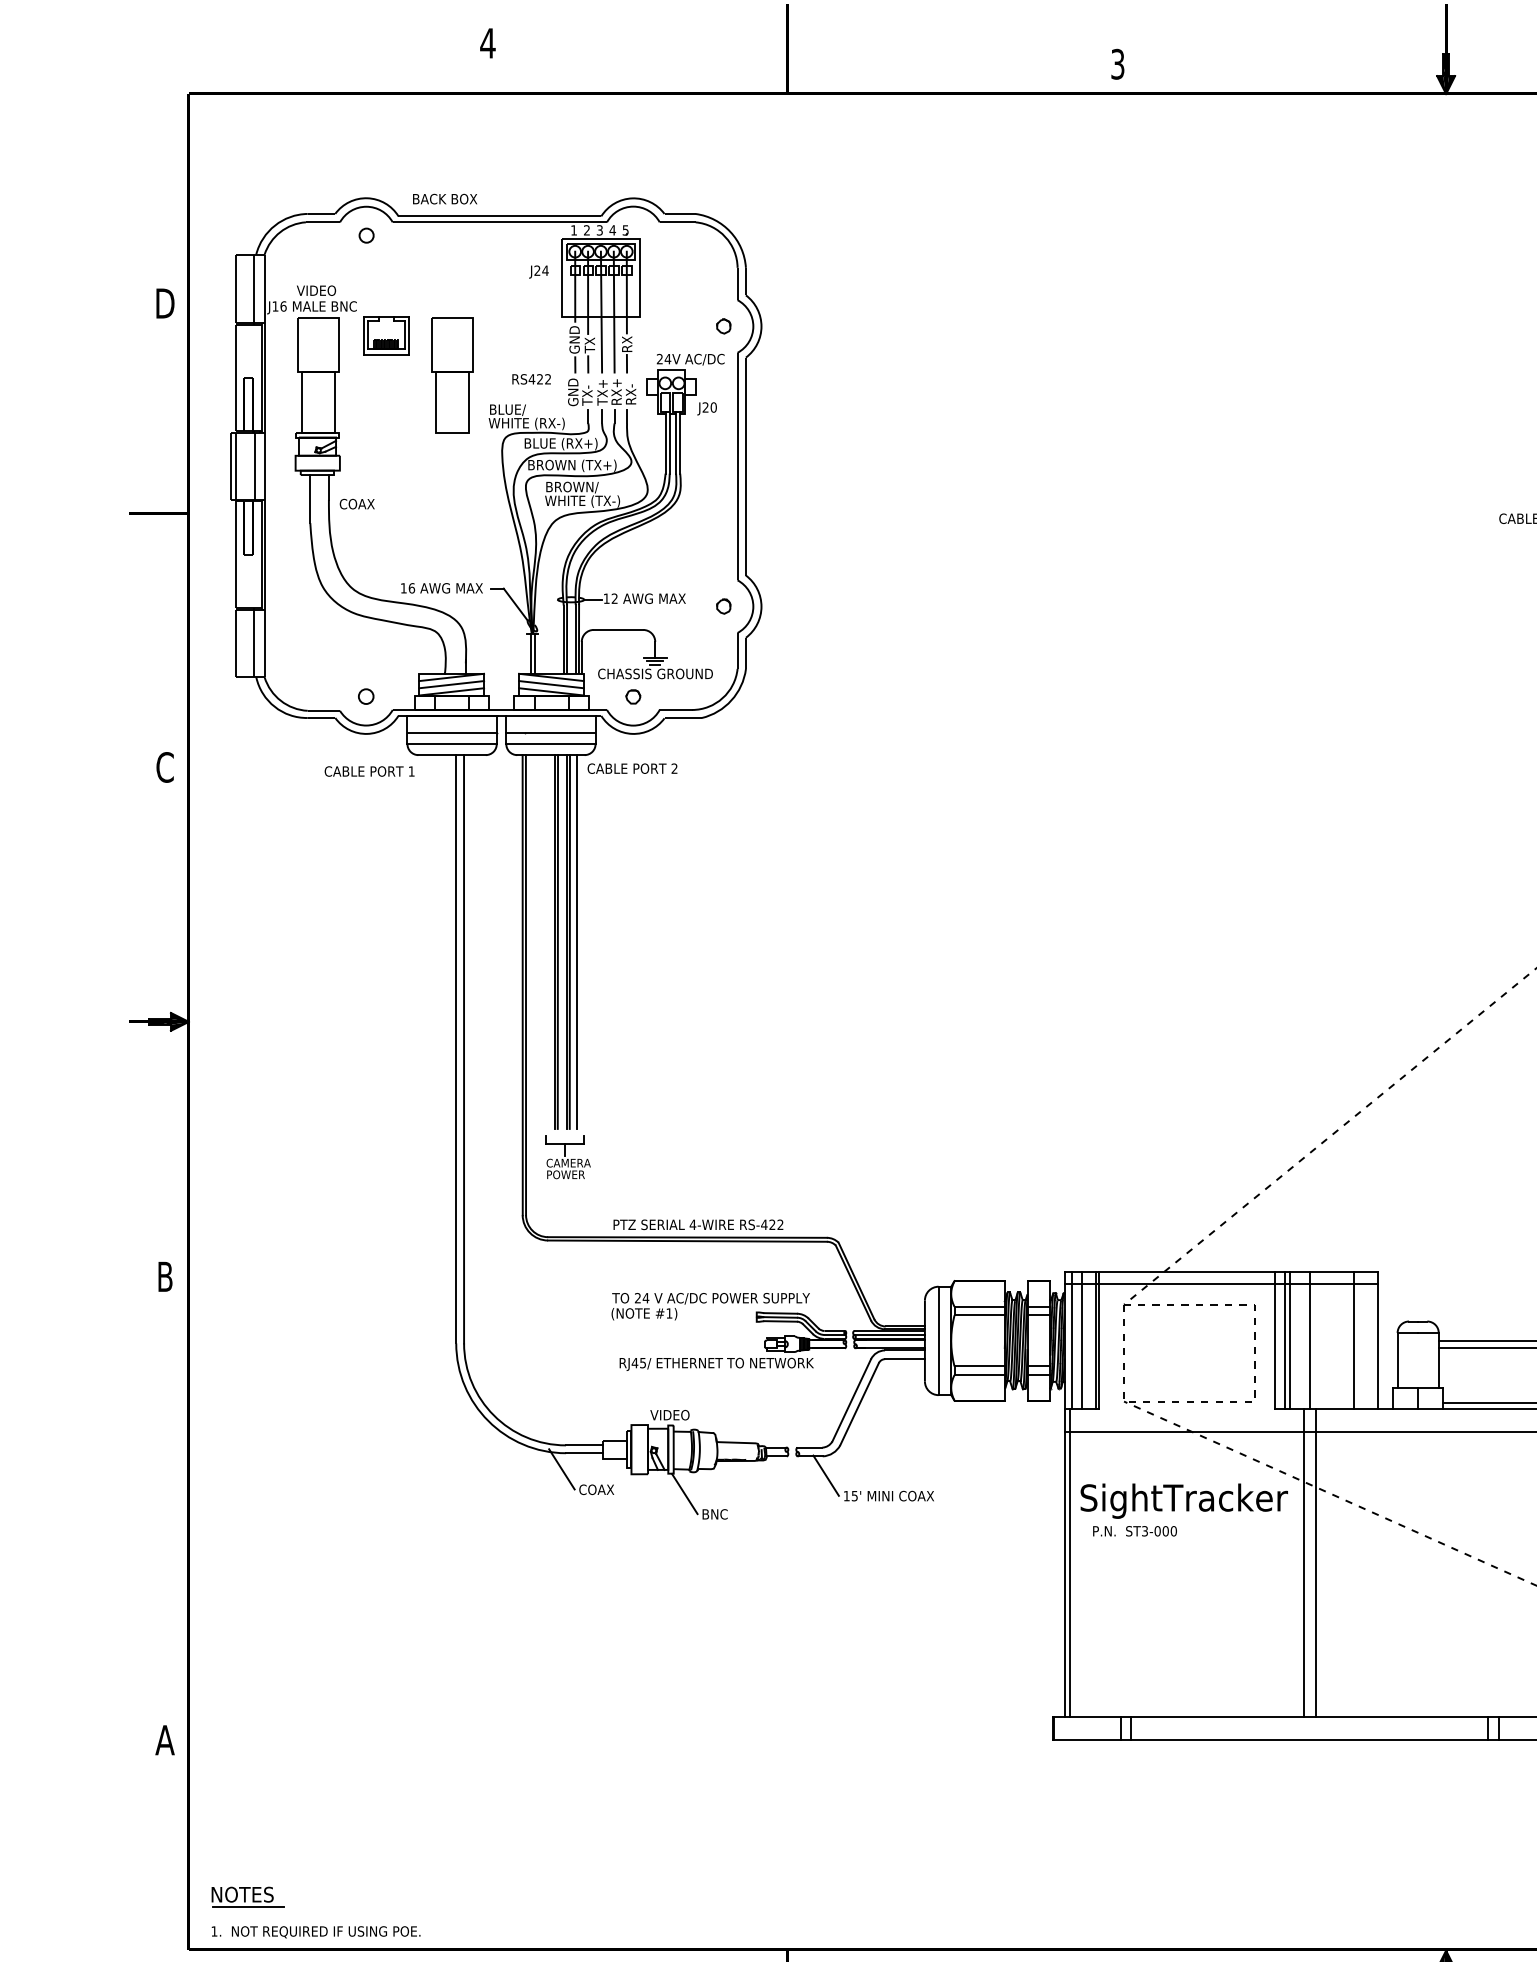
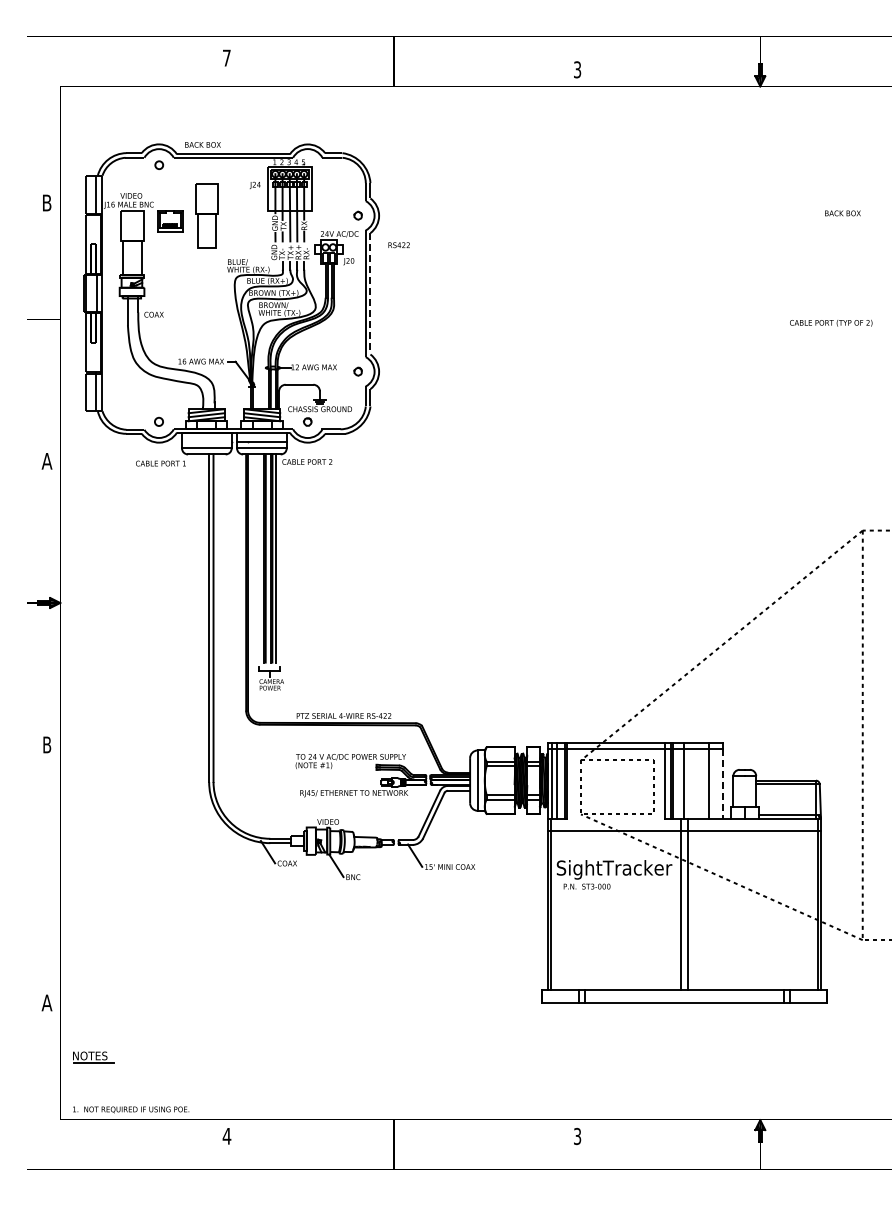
text: (487, 42) -> (226, 57), 4 -> 7
text: (165, 302) -> (47, 202), D -> B
part: (451, 374) -> (206, 215), moved
text: (530, 379) -> (398, 245), moved
line: (745, 466) -> (370, 293), solid -> dashed
line: (451, 731) -> (206, 441), removed
text: (164, 765) -> (46, 460), C -> A
line: (1378, 1346) -> (722, 783), solid -> dashed
part: (248, 1897) -> (93, 1057), moved

